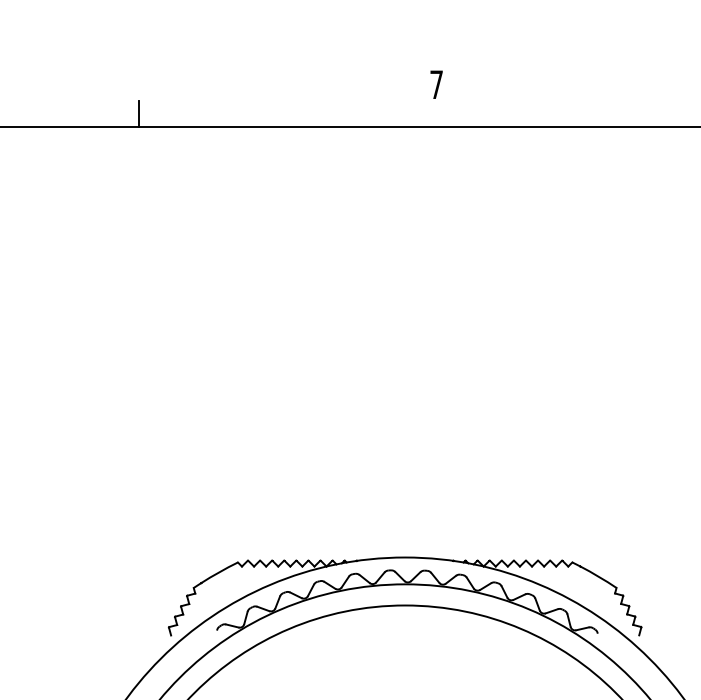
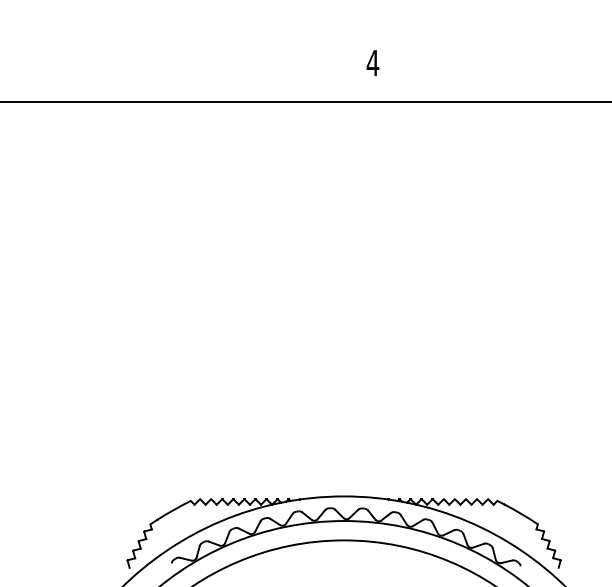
text: (436, 84) -> (372, 62), 7 -> 4
line: (139, 114) -> (100, 90), removed

